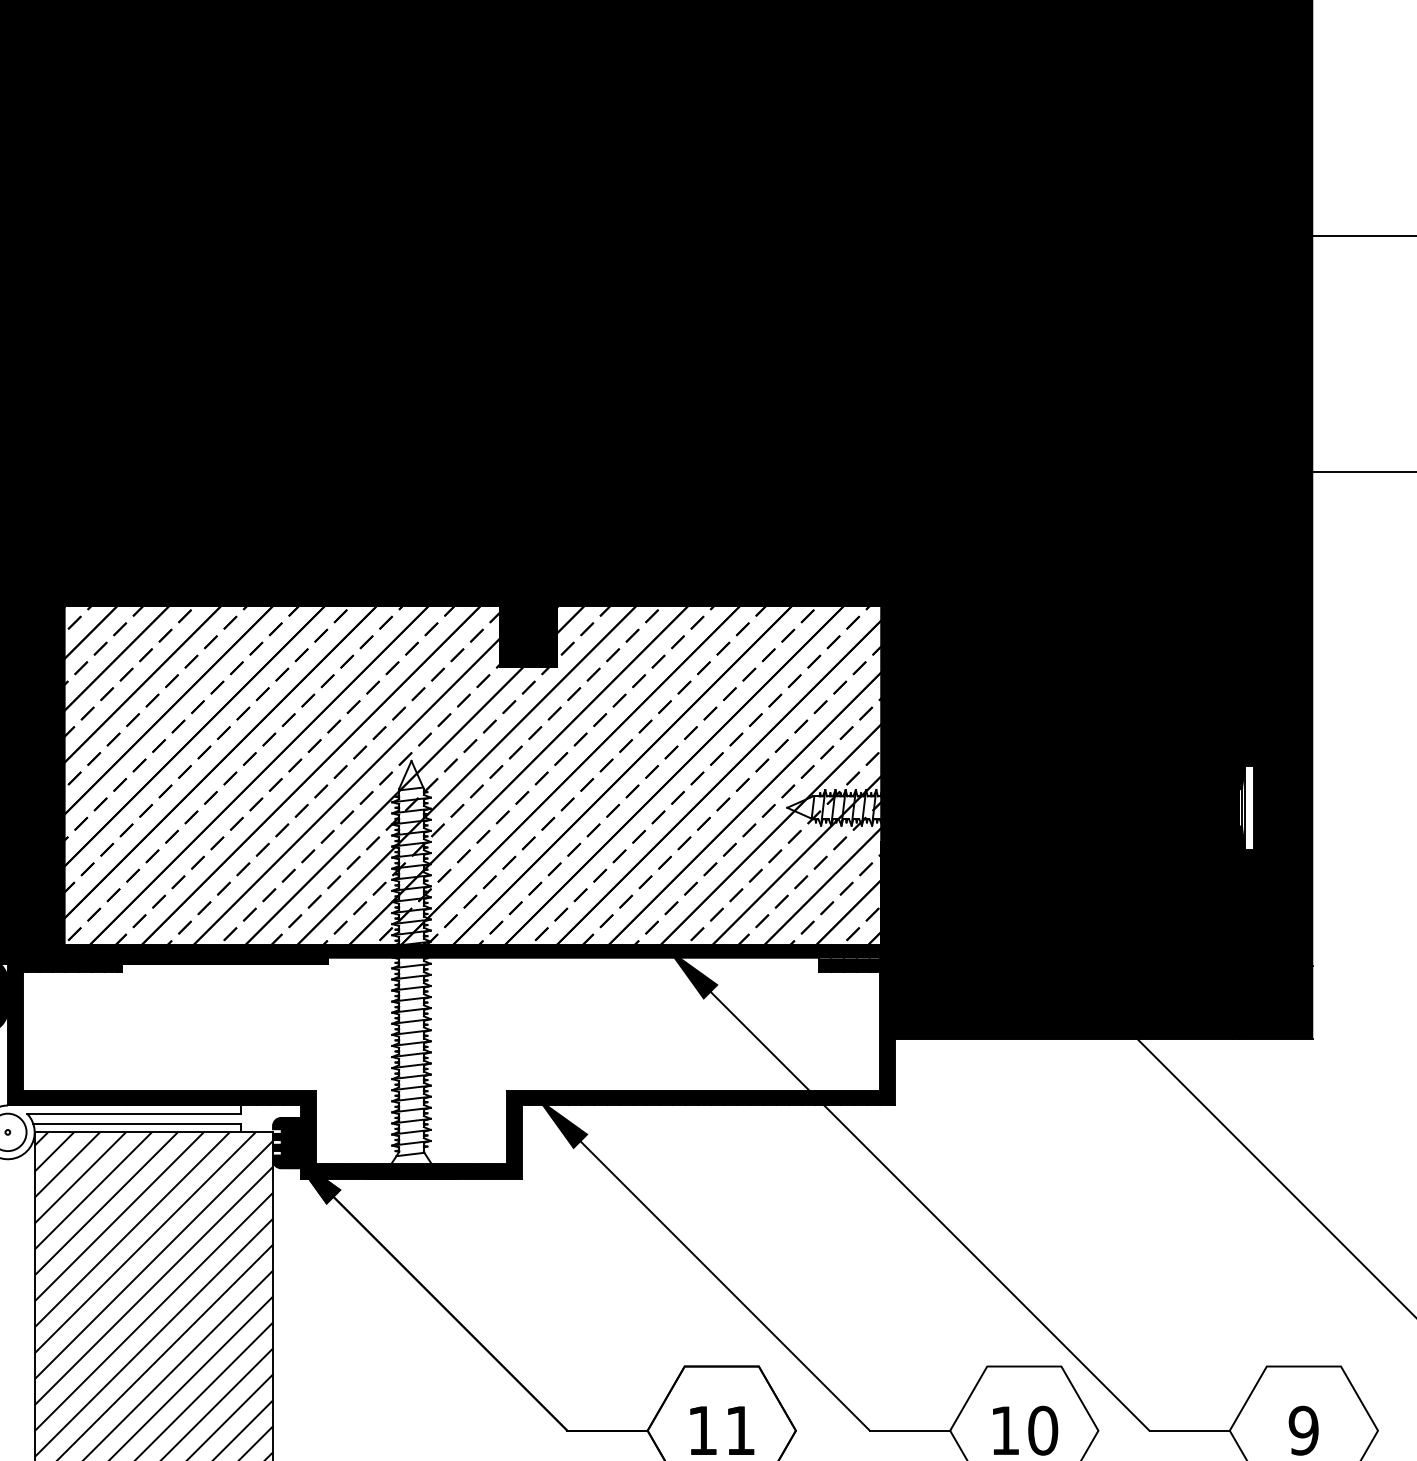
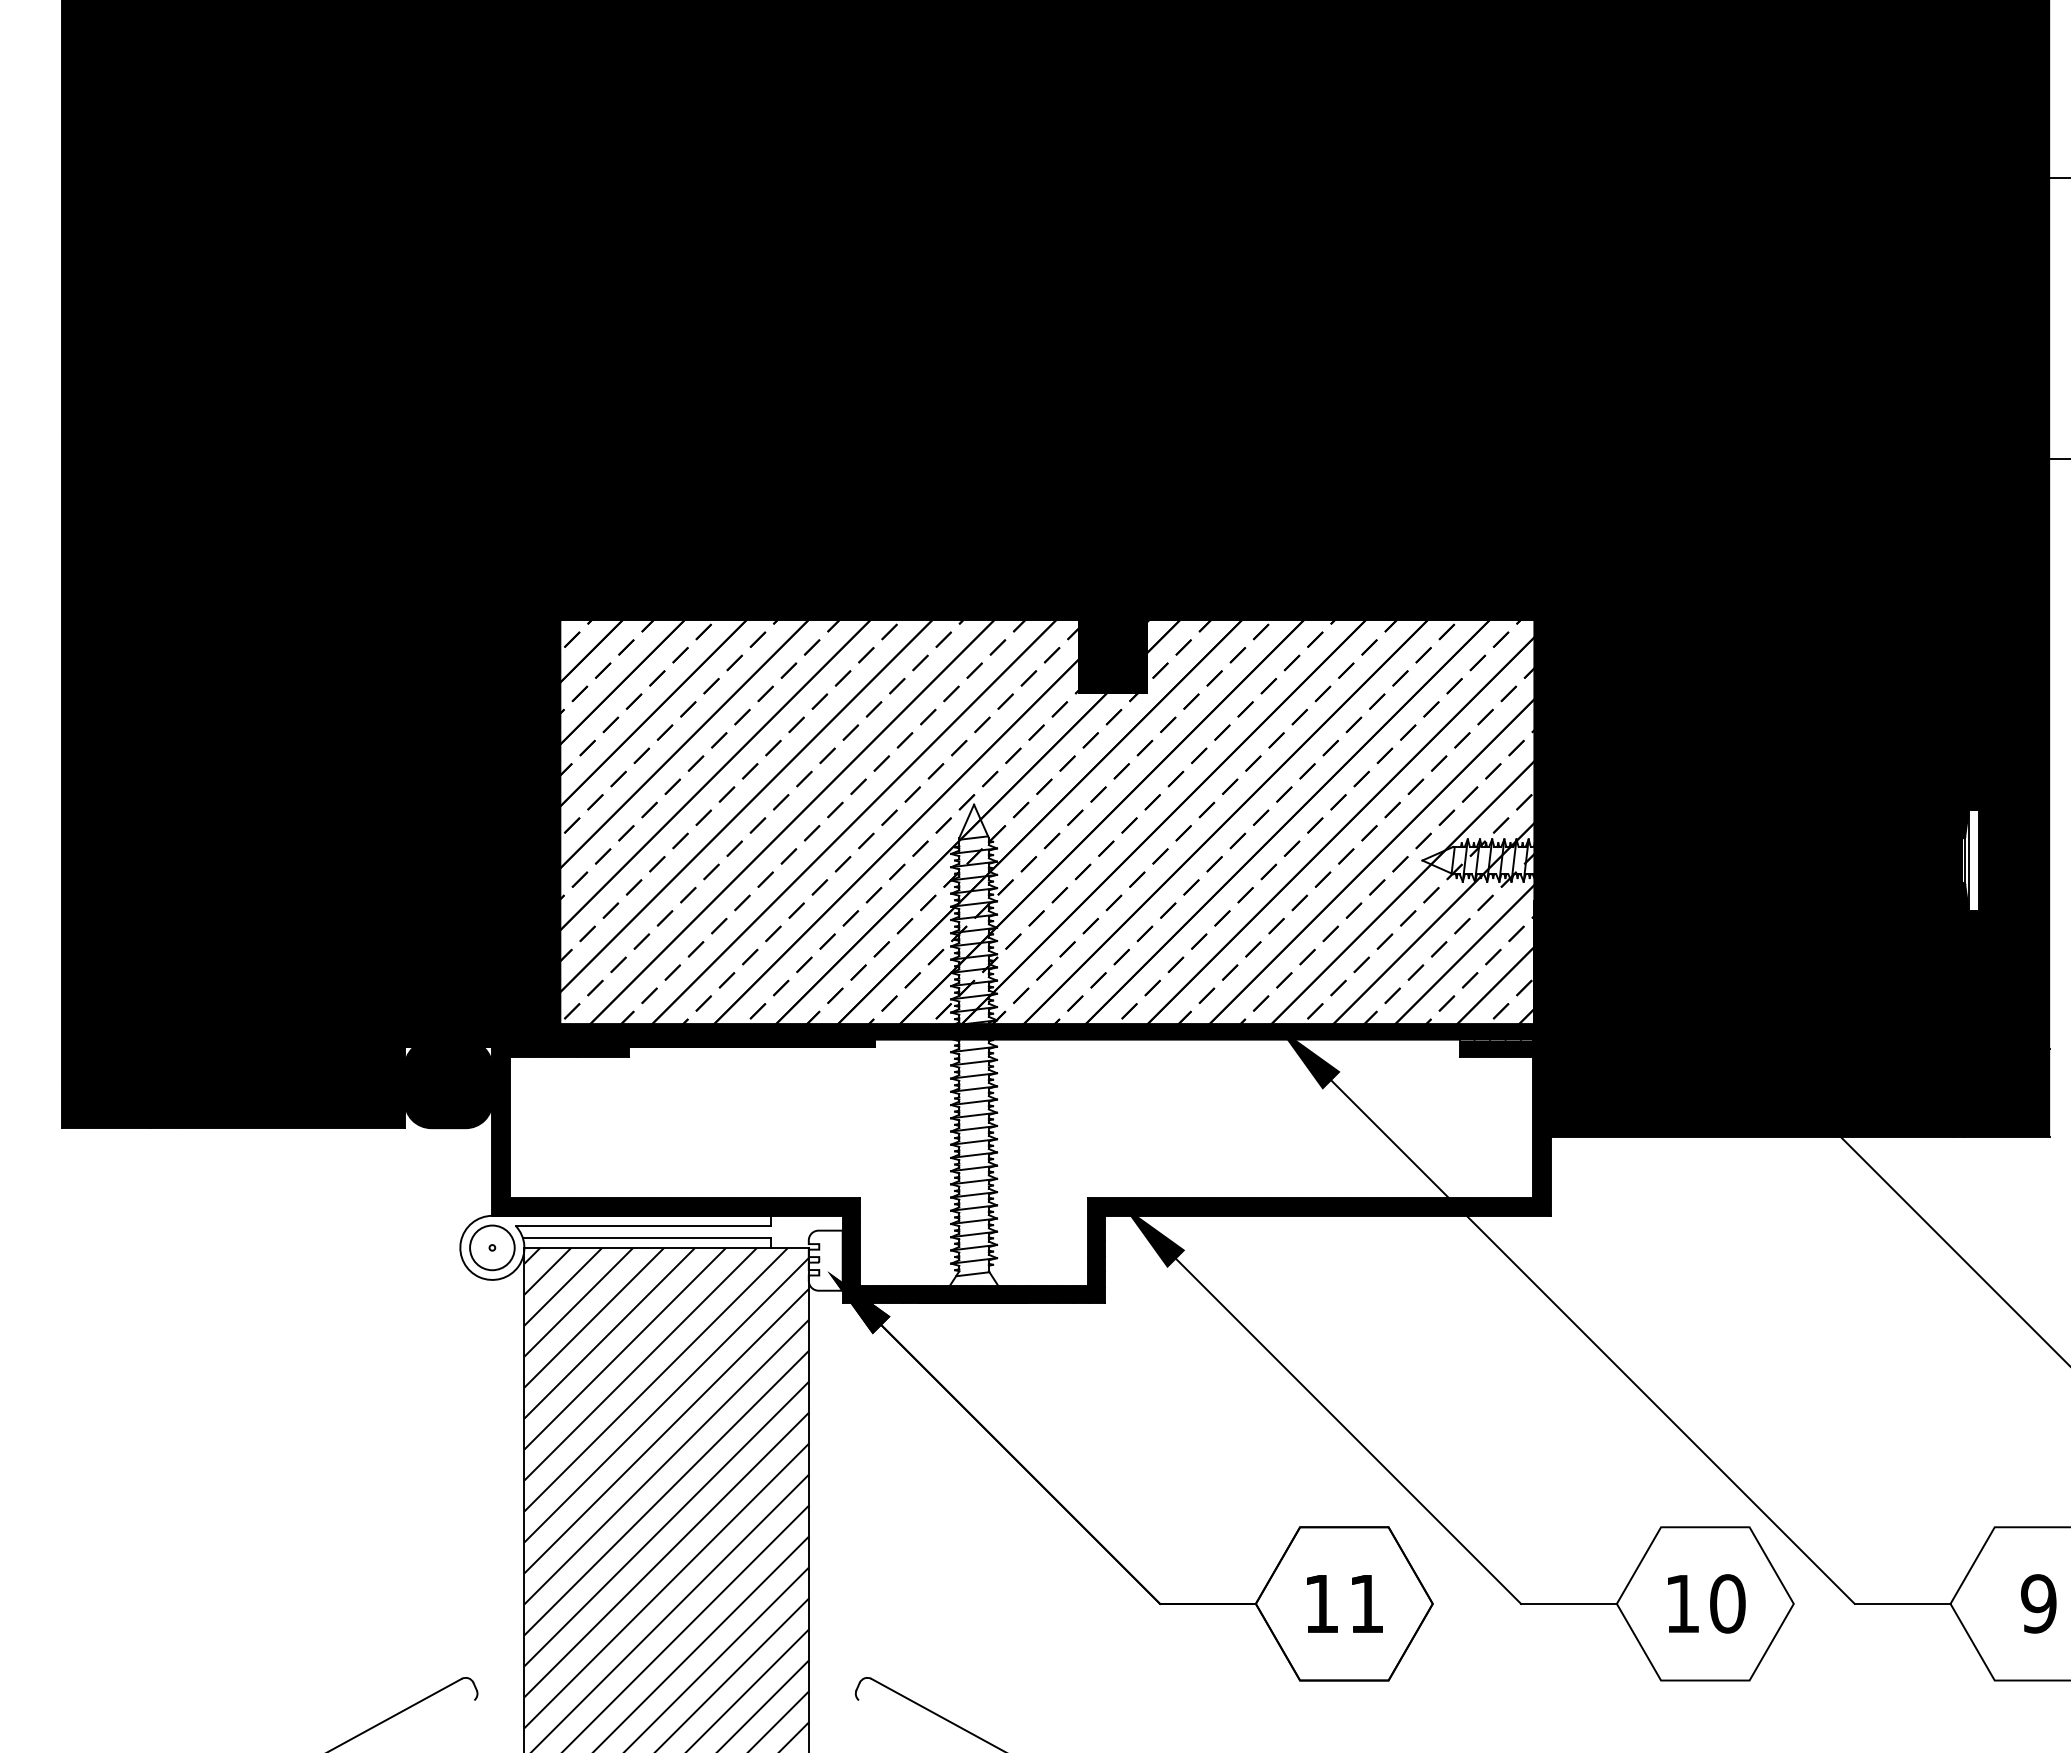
fill: (287, 1142) -> (825, 1260), removed

